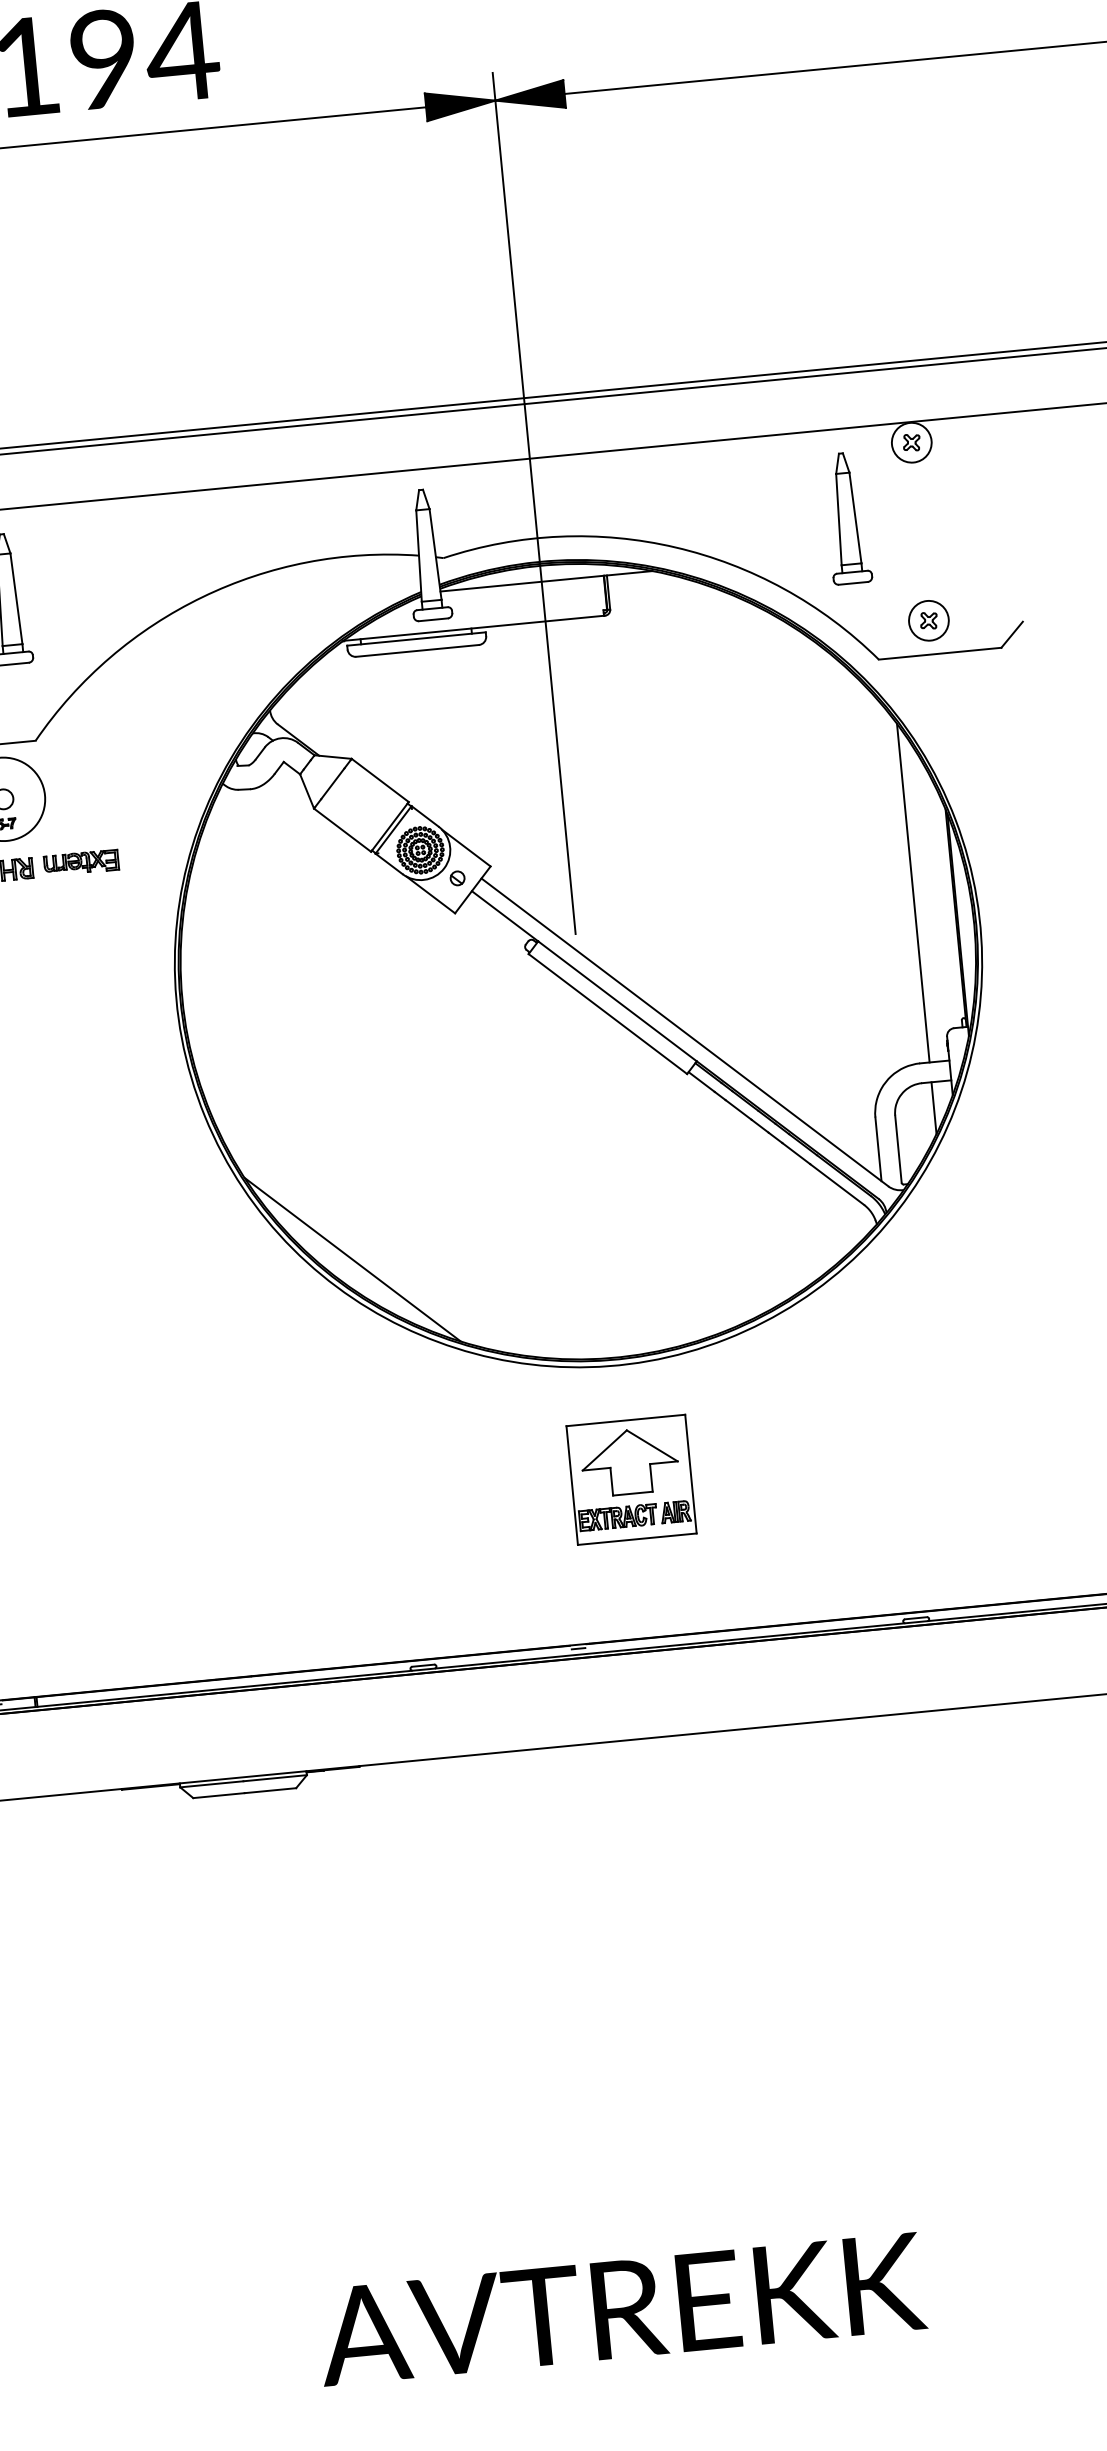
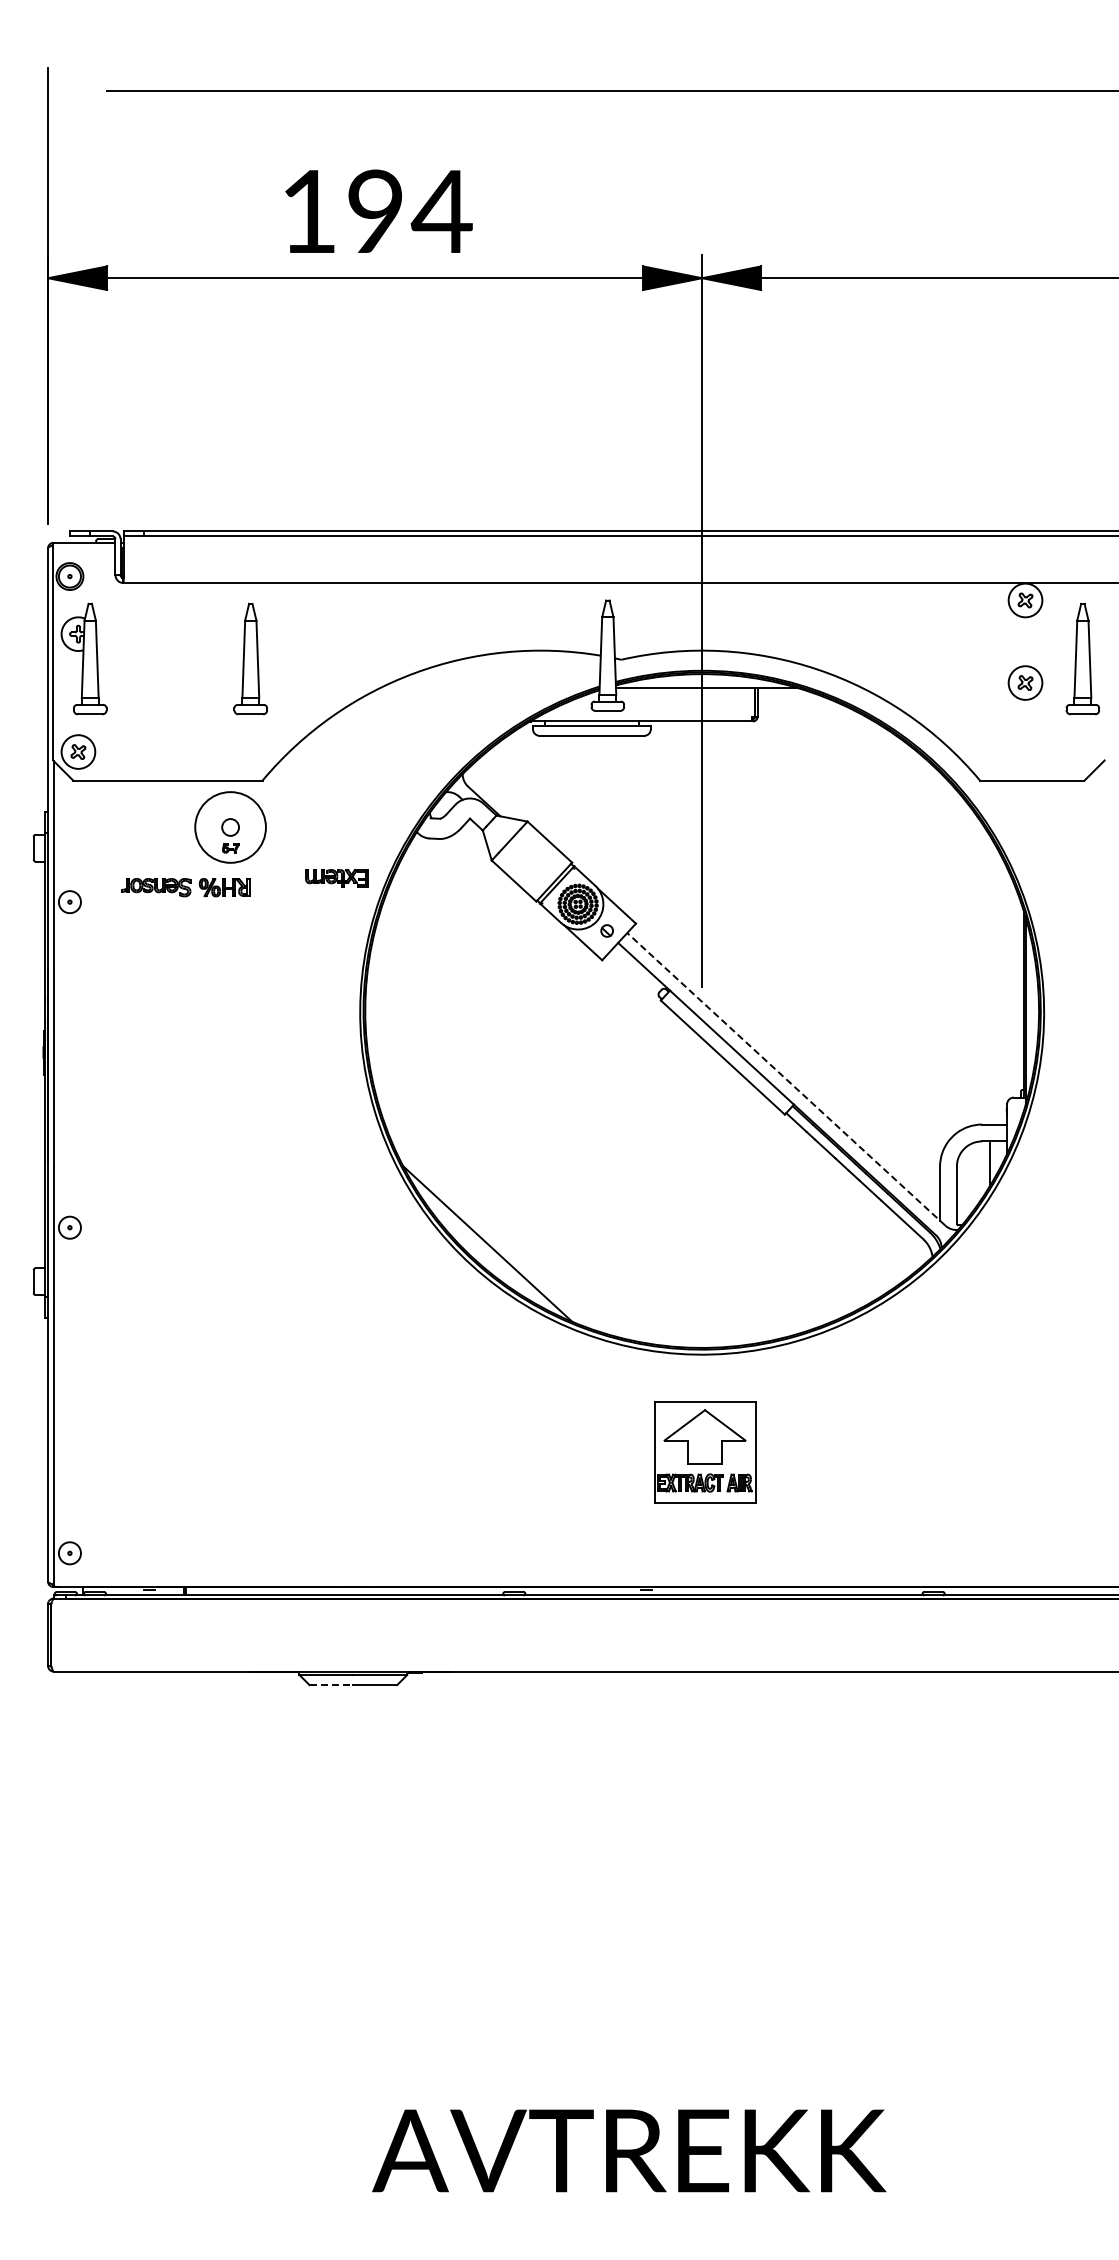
part: (846, 517) -> (1082, 658), moved
part: (928, 620) -> (1025, 682), moved
part: (80, 863) -> (336, 878), moved
line: (913, 893) -> (990, 980), removed
line: (683, 1031) -> (785, 1078), solid -> dashed
line: (219, 1796) -> (331, 1685), solid -> dashed

